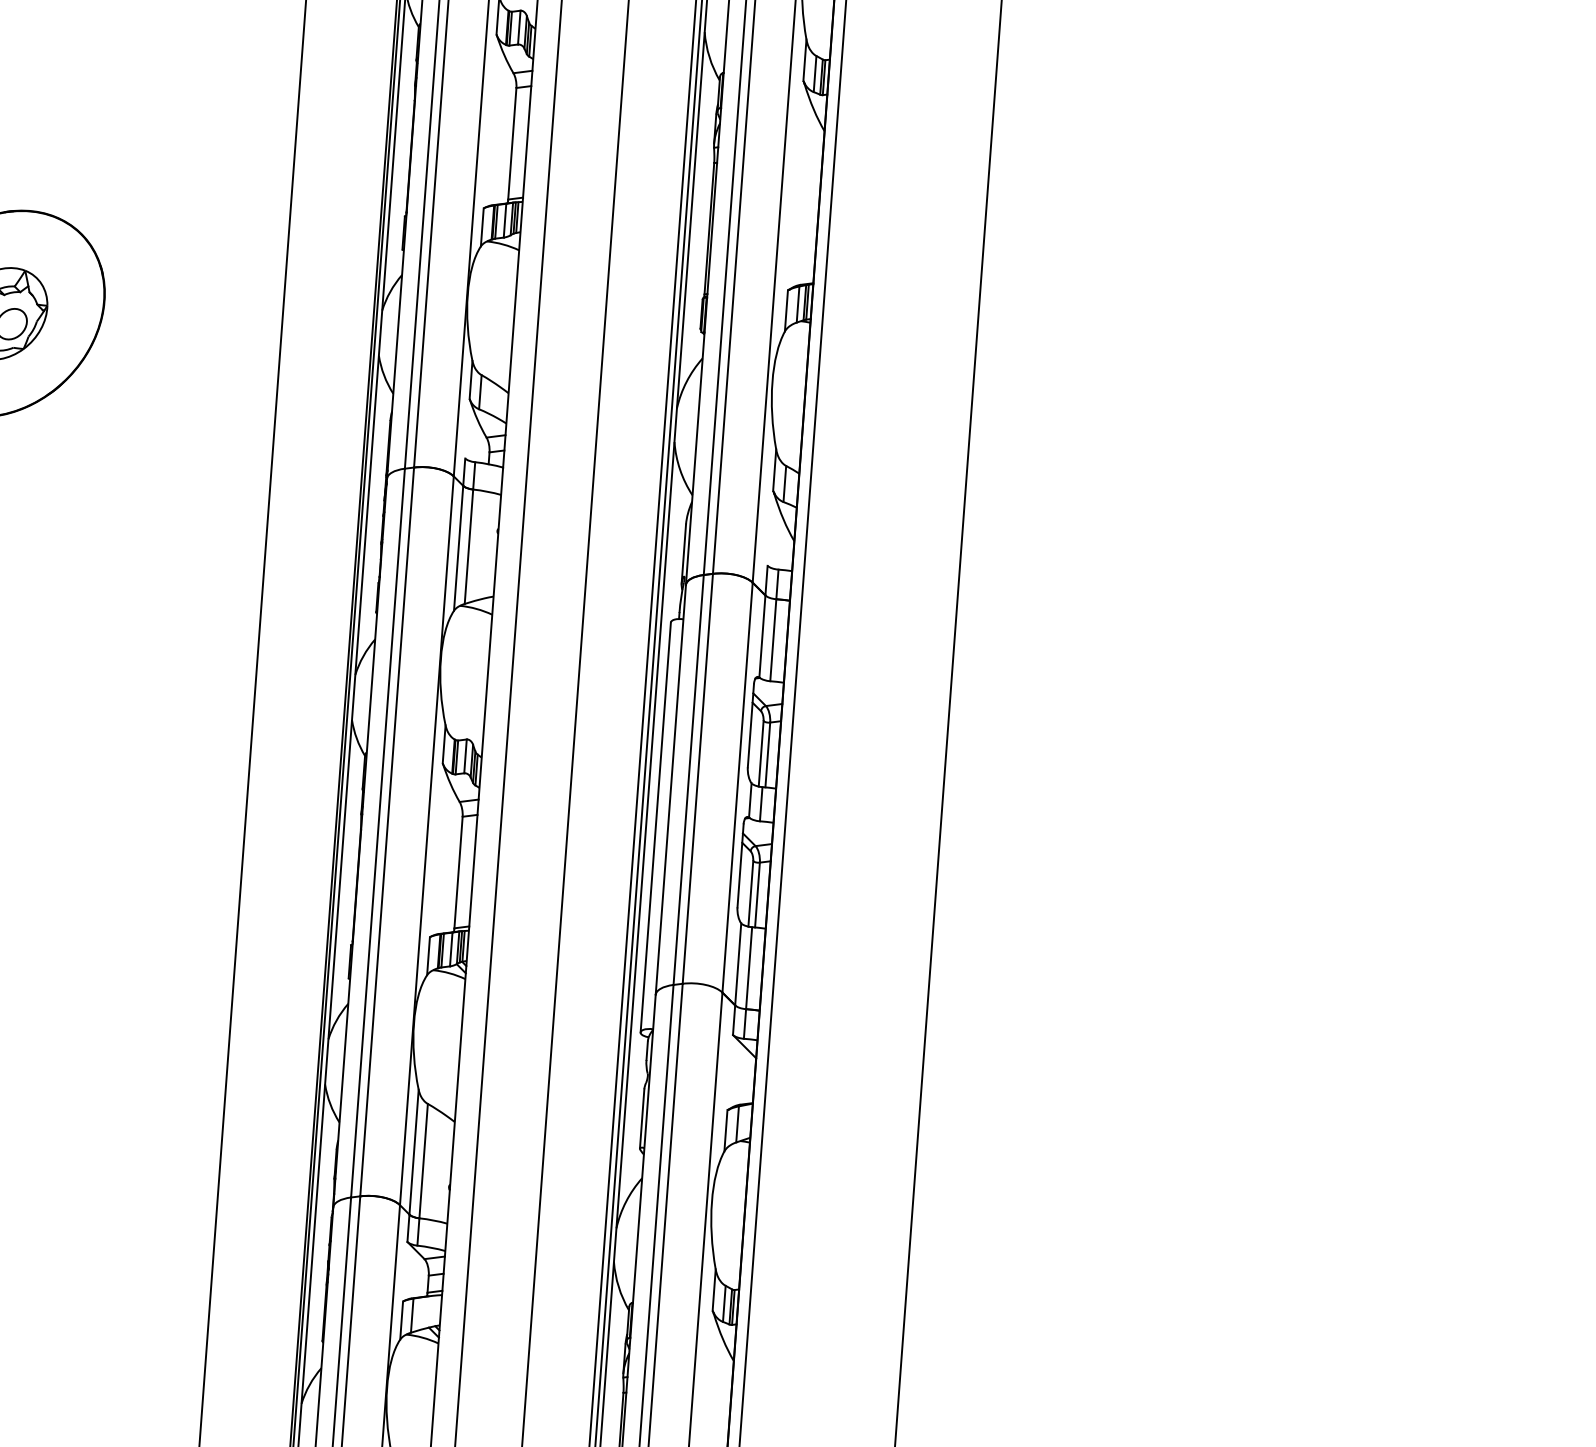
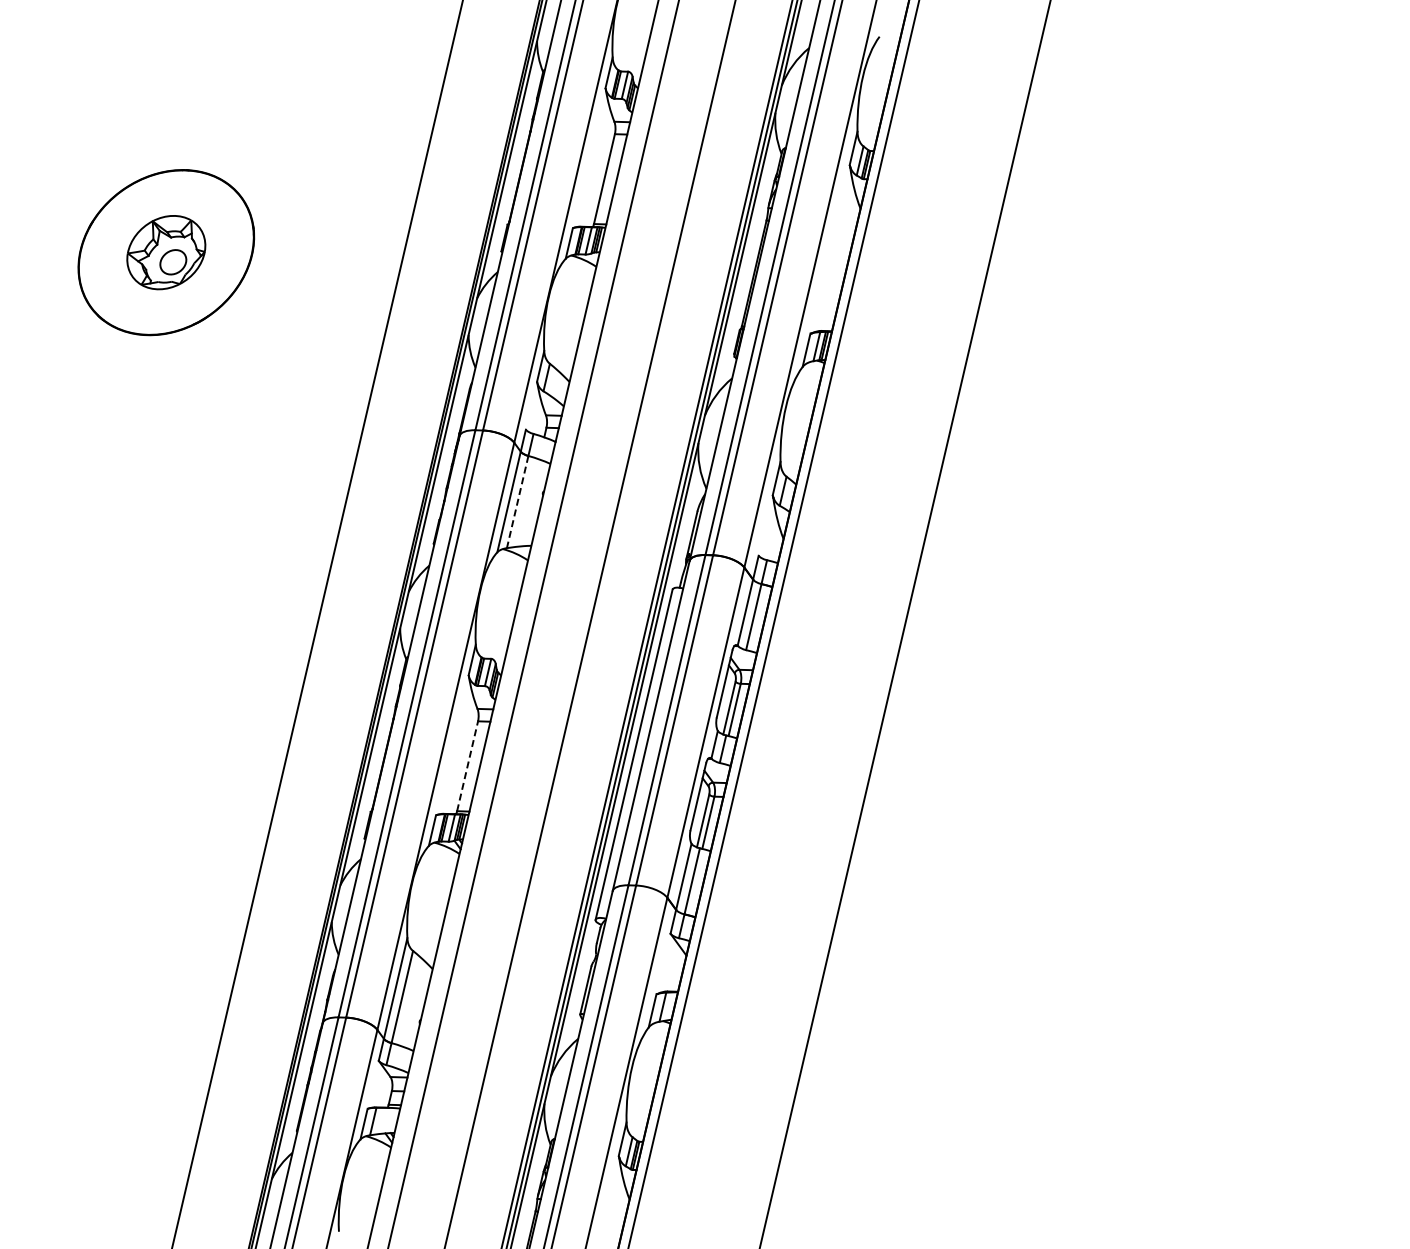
line: (468, 547) -> (517, 502), solid -> dashed
line: (458, 871) -> (467, 765), solid -> dashed

